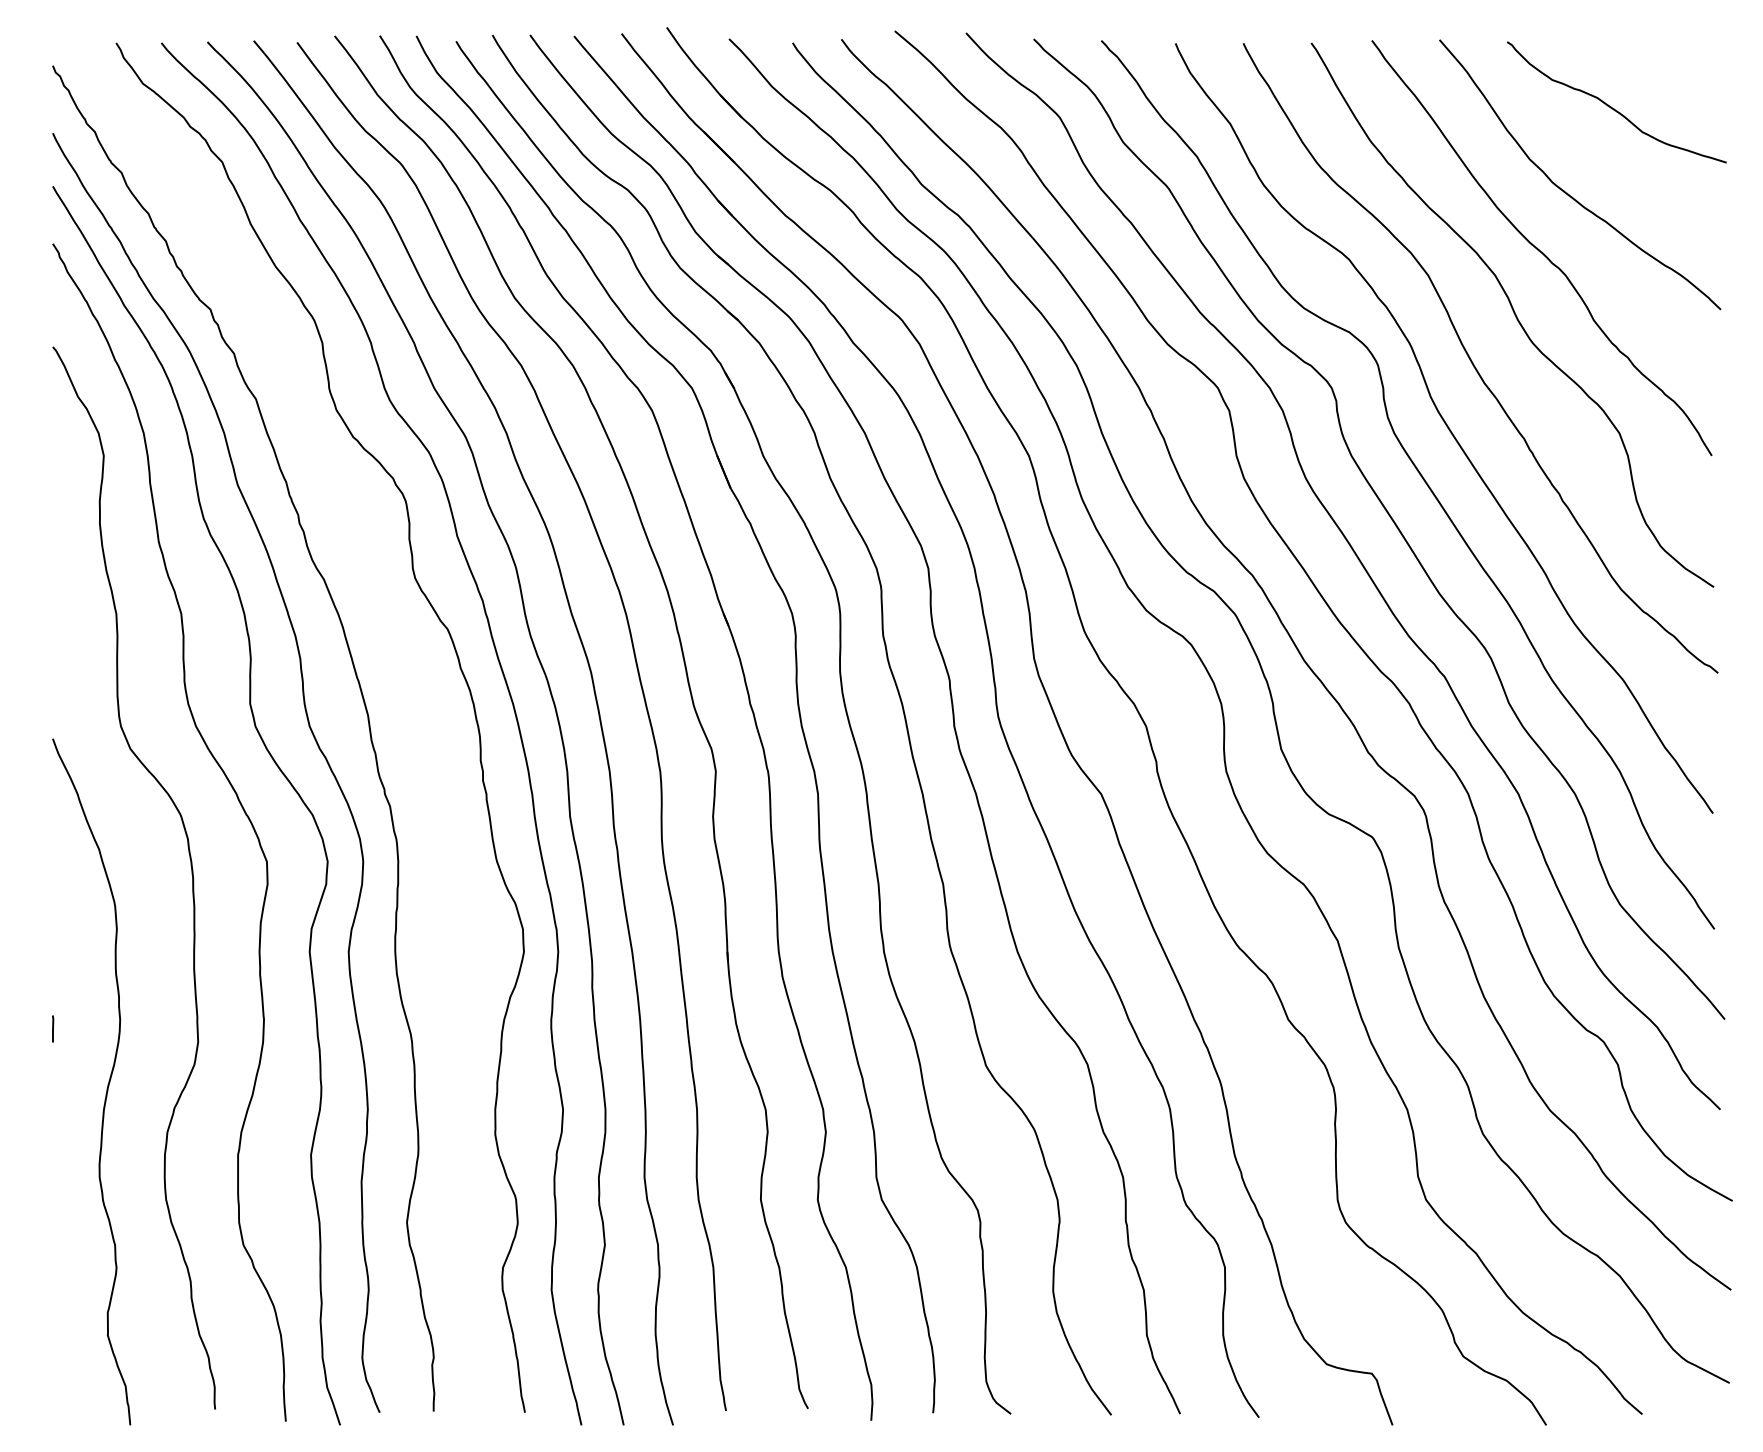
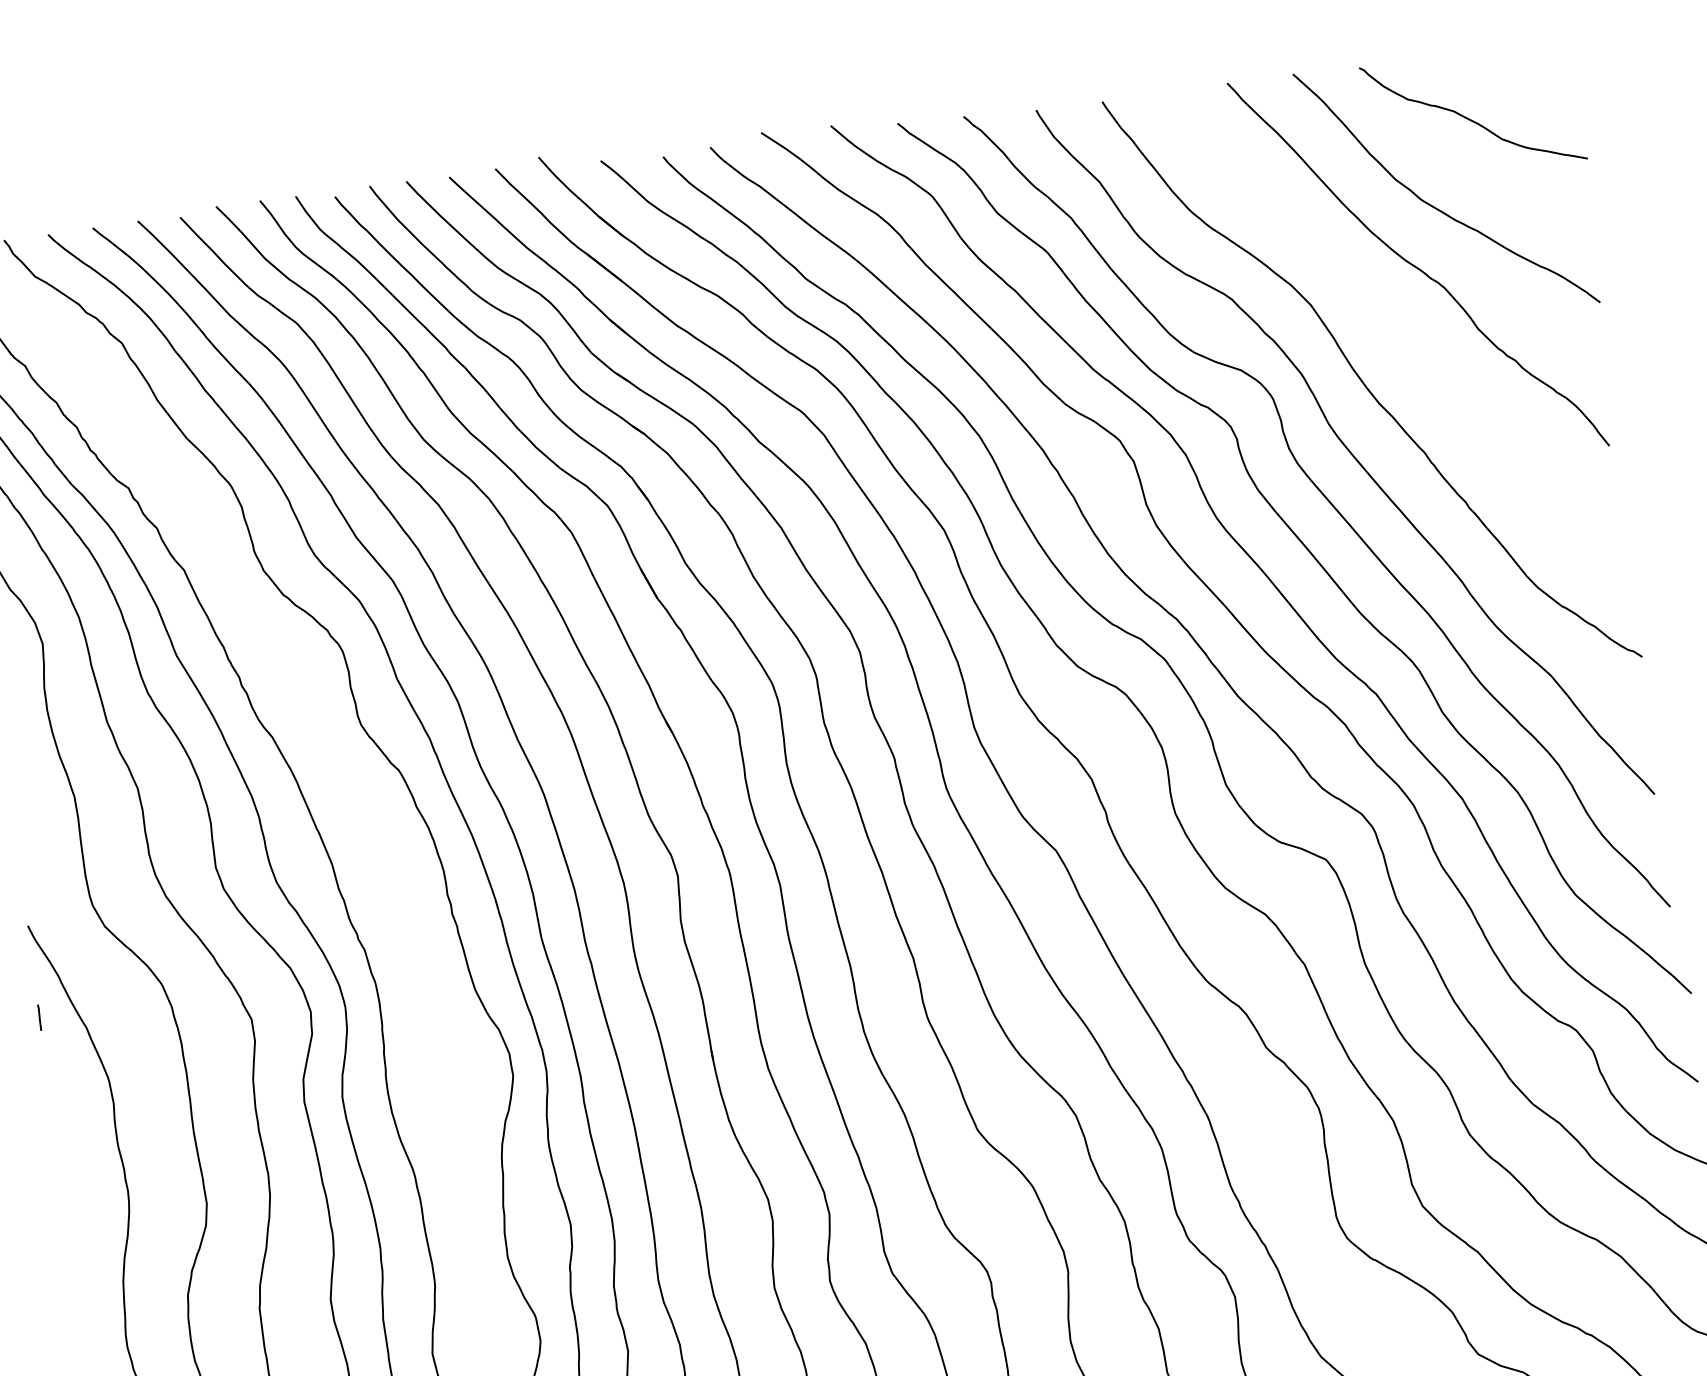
curve: (1513, 313) -> (1398, 331), removed
line: (53, 1028) -> (40, 1017), moved

